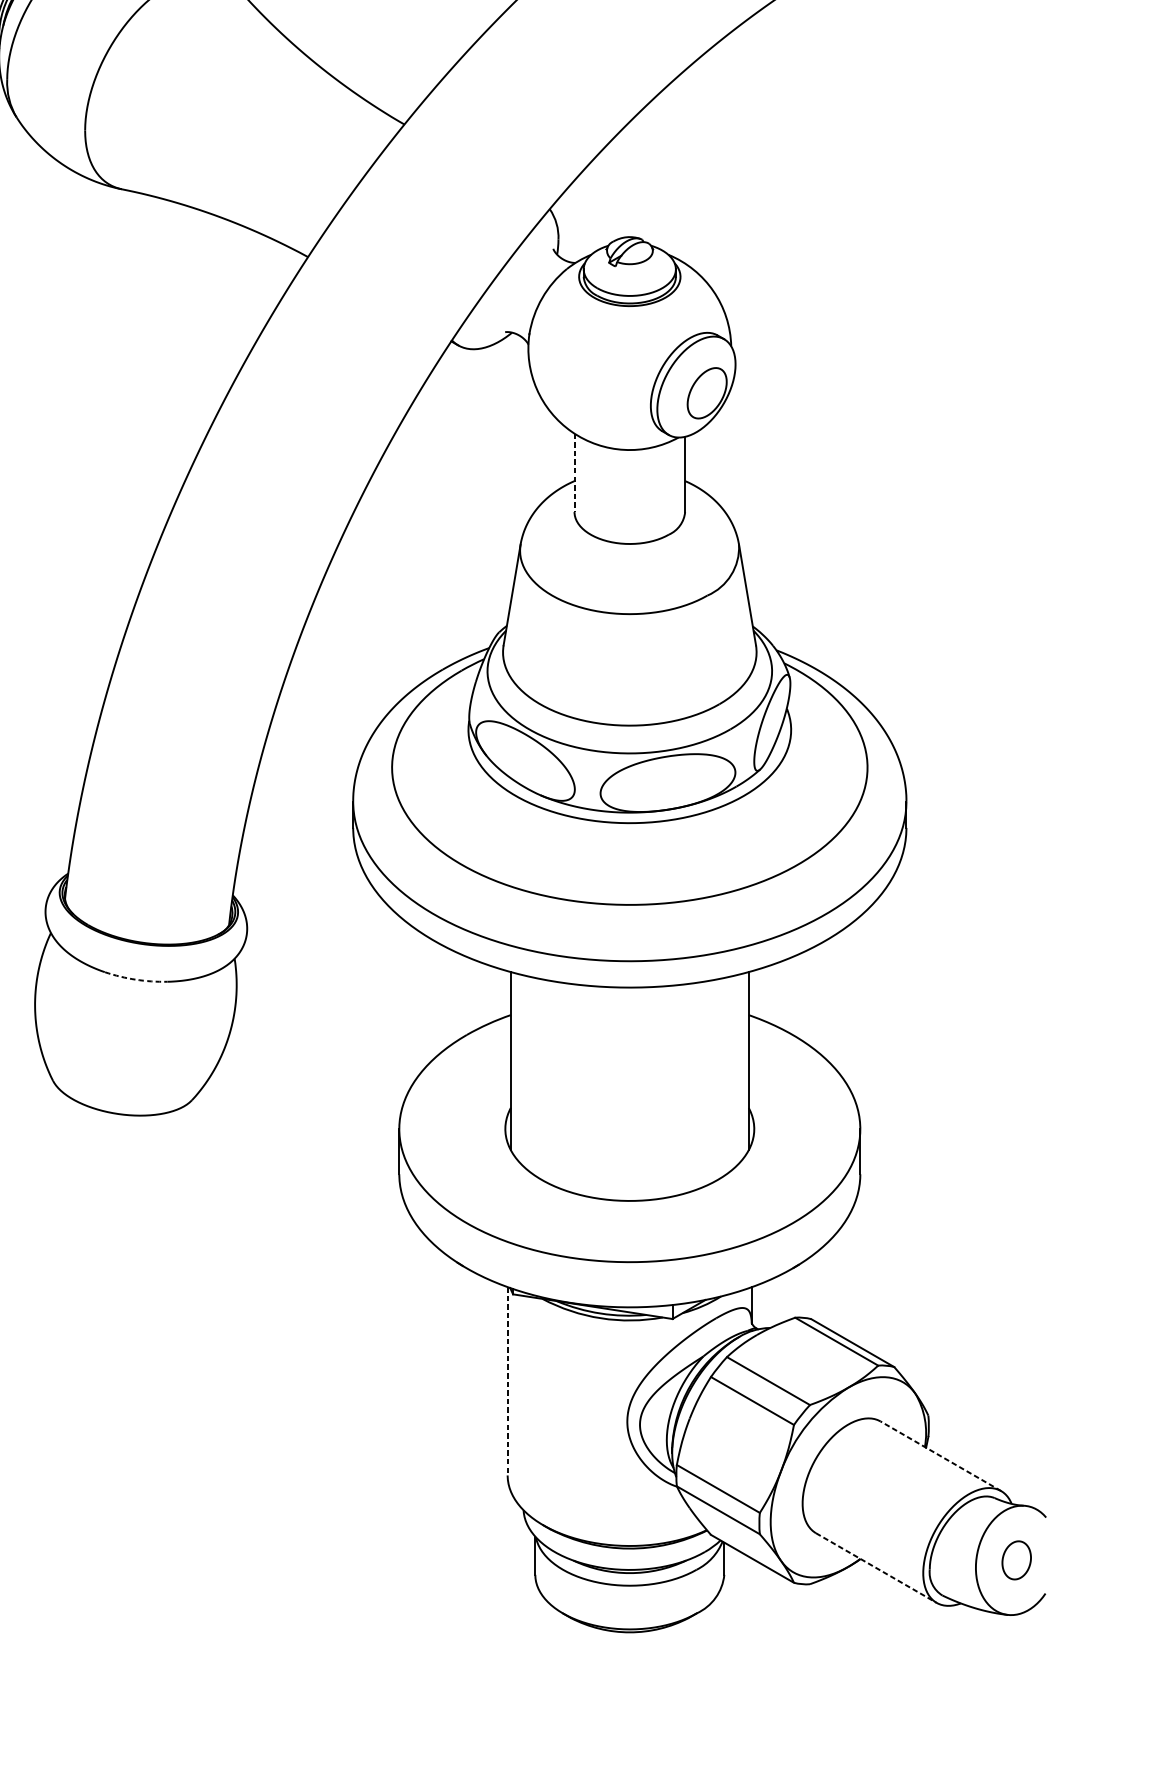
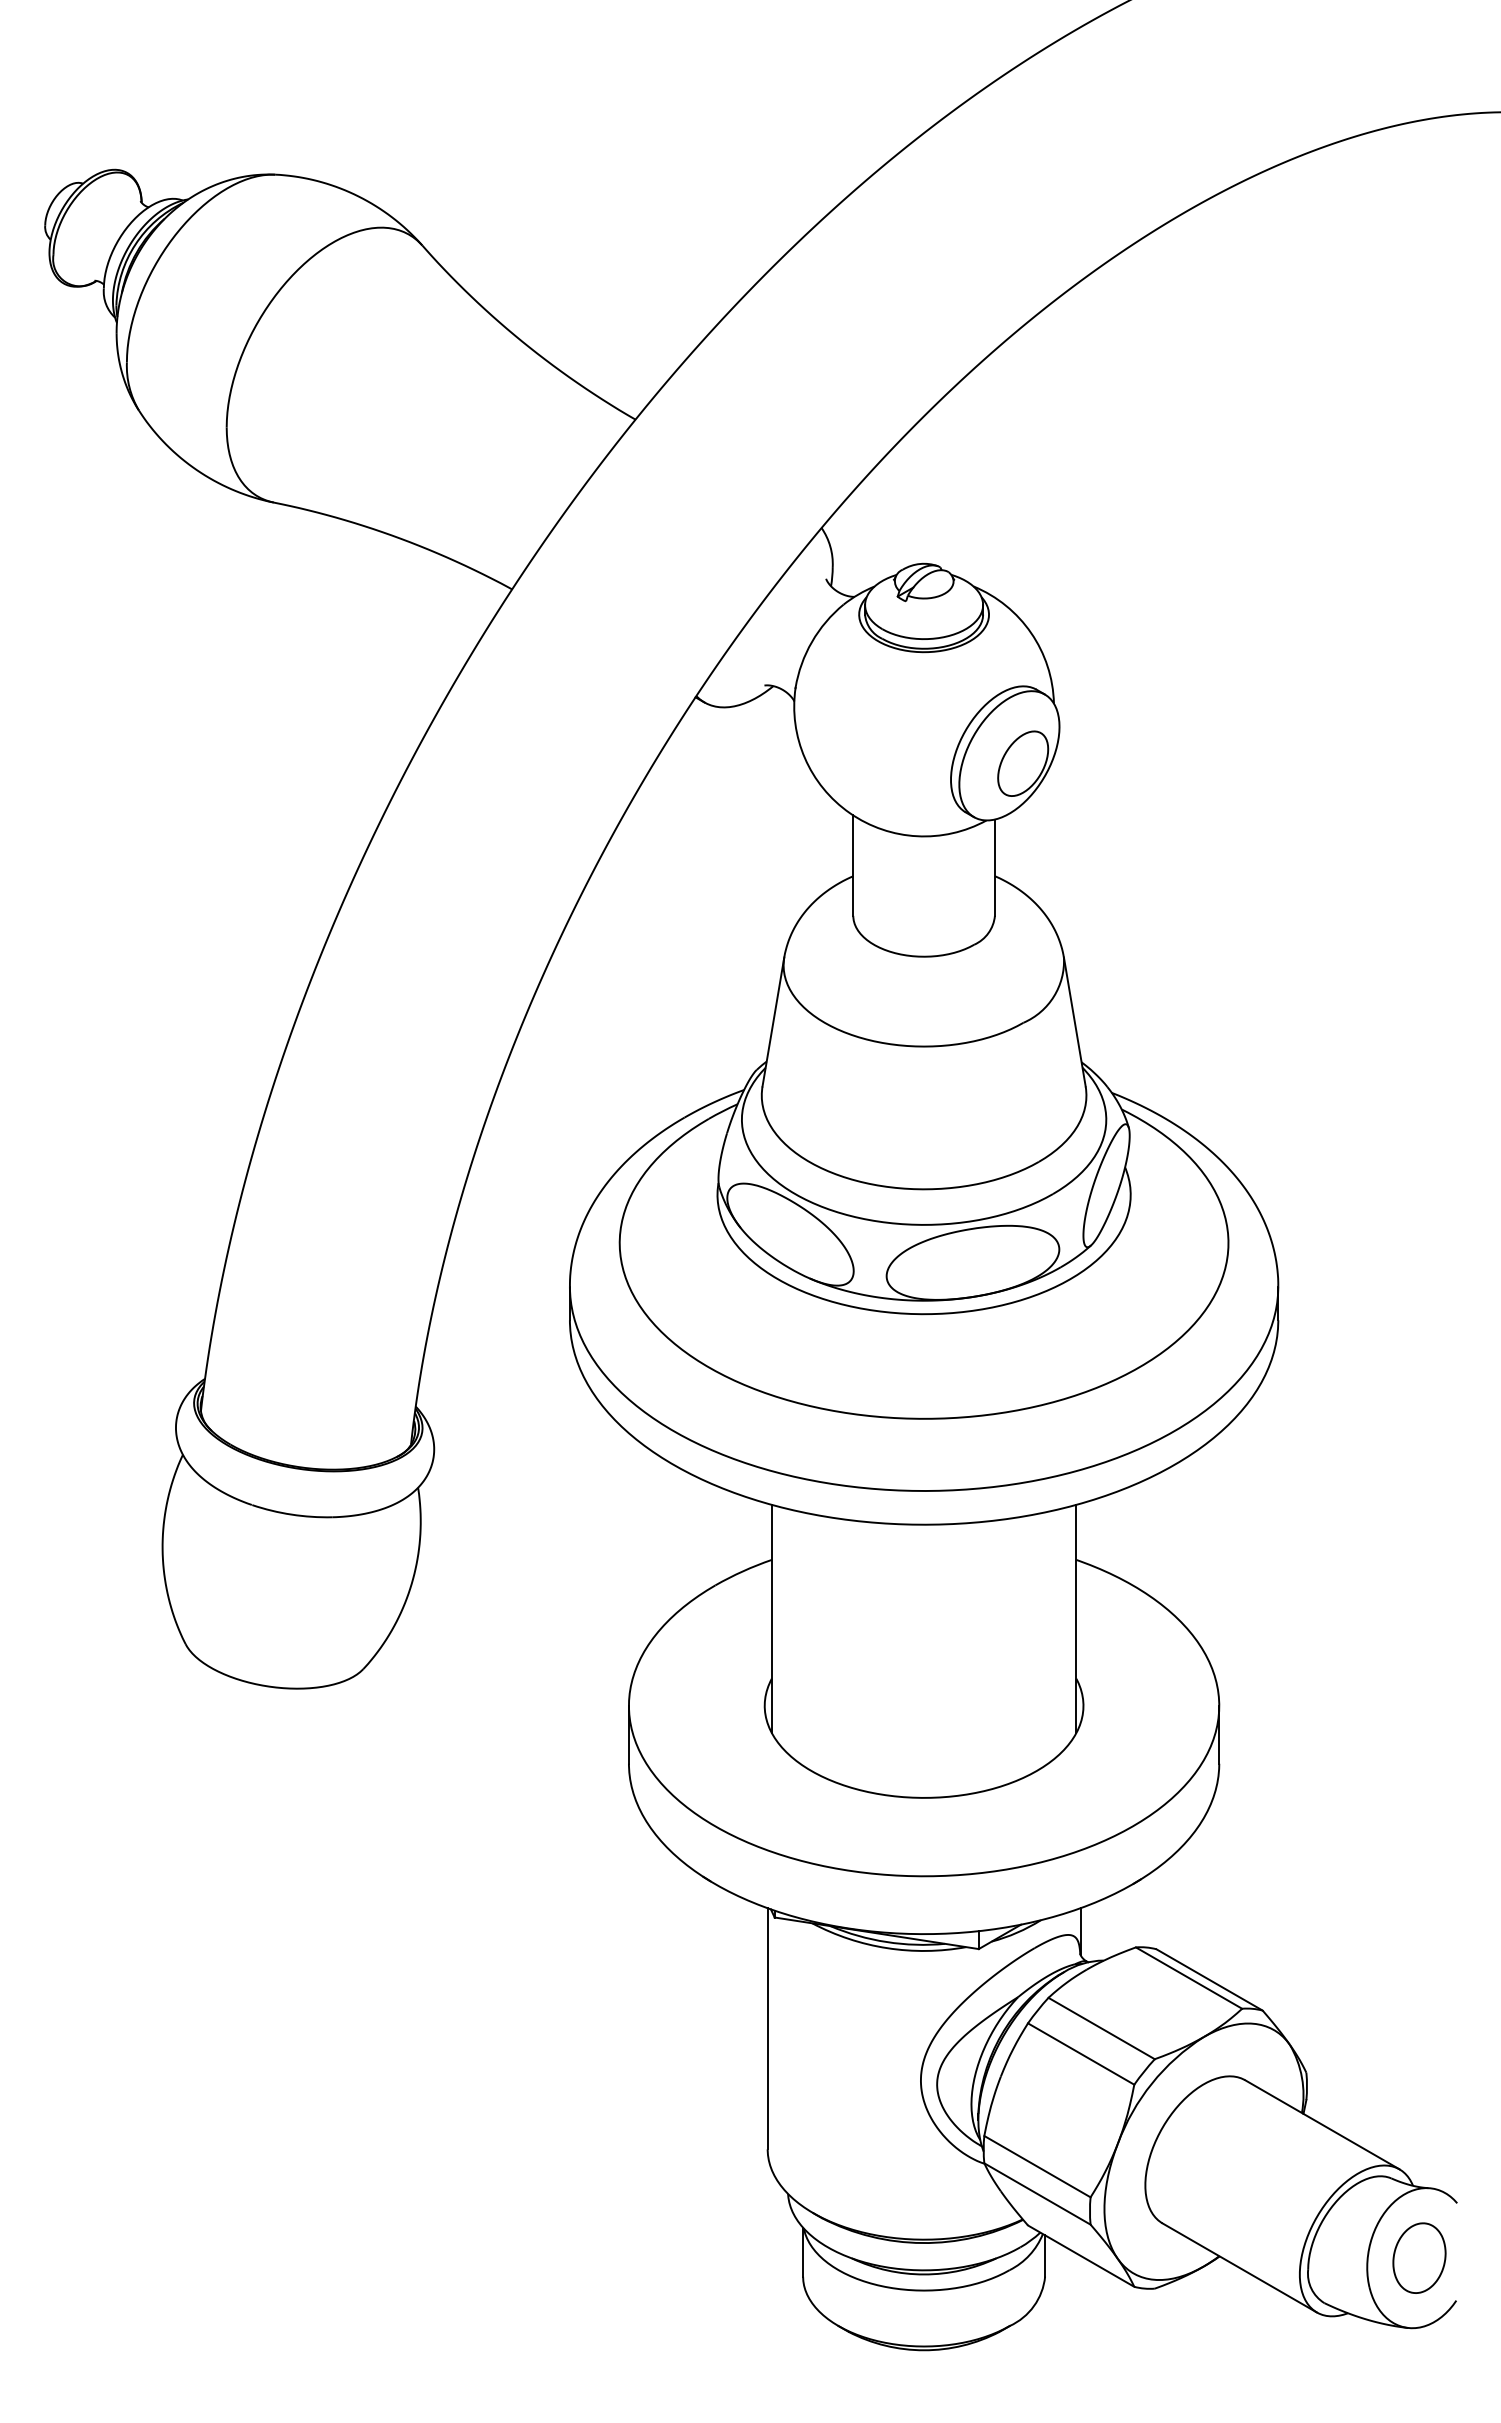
line: (574, 473) -> (853, 866), dashed -> solid
arc: (135, 979) -> (291, 1514), dashed -> solid
line: (507, 1381) -> (767, 2028), dashed -> solid
line: (940, 1456) -> (1321, 2124), dashed -> solid
part: (1016, 1559) -> (1419, 2257), size x1.43
line: (876, 1568) -> (1240, 2268), dashed -> solid

